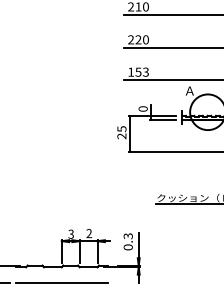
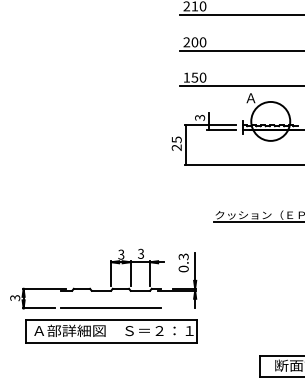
text: (138, 40) -> (194, 42), 220 -> 200
text: (145, 72) -> (202, 77), 153 -> 150
text: (142, 108) -> (199, 117), 0 -> 3
text: (89, 234) -> (141, 254), 2 -> 3

